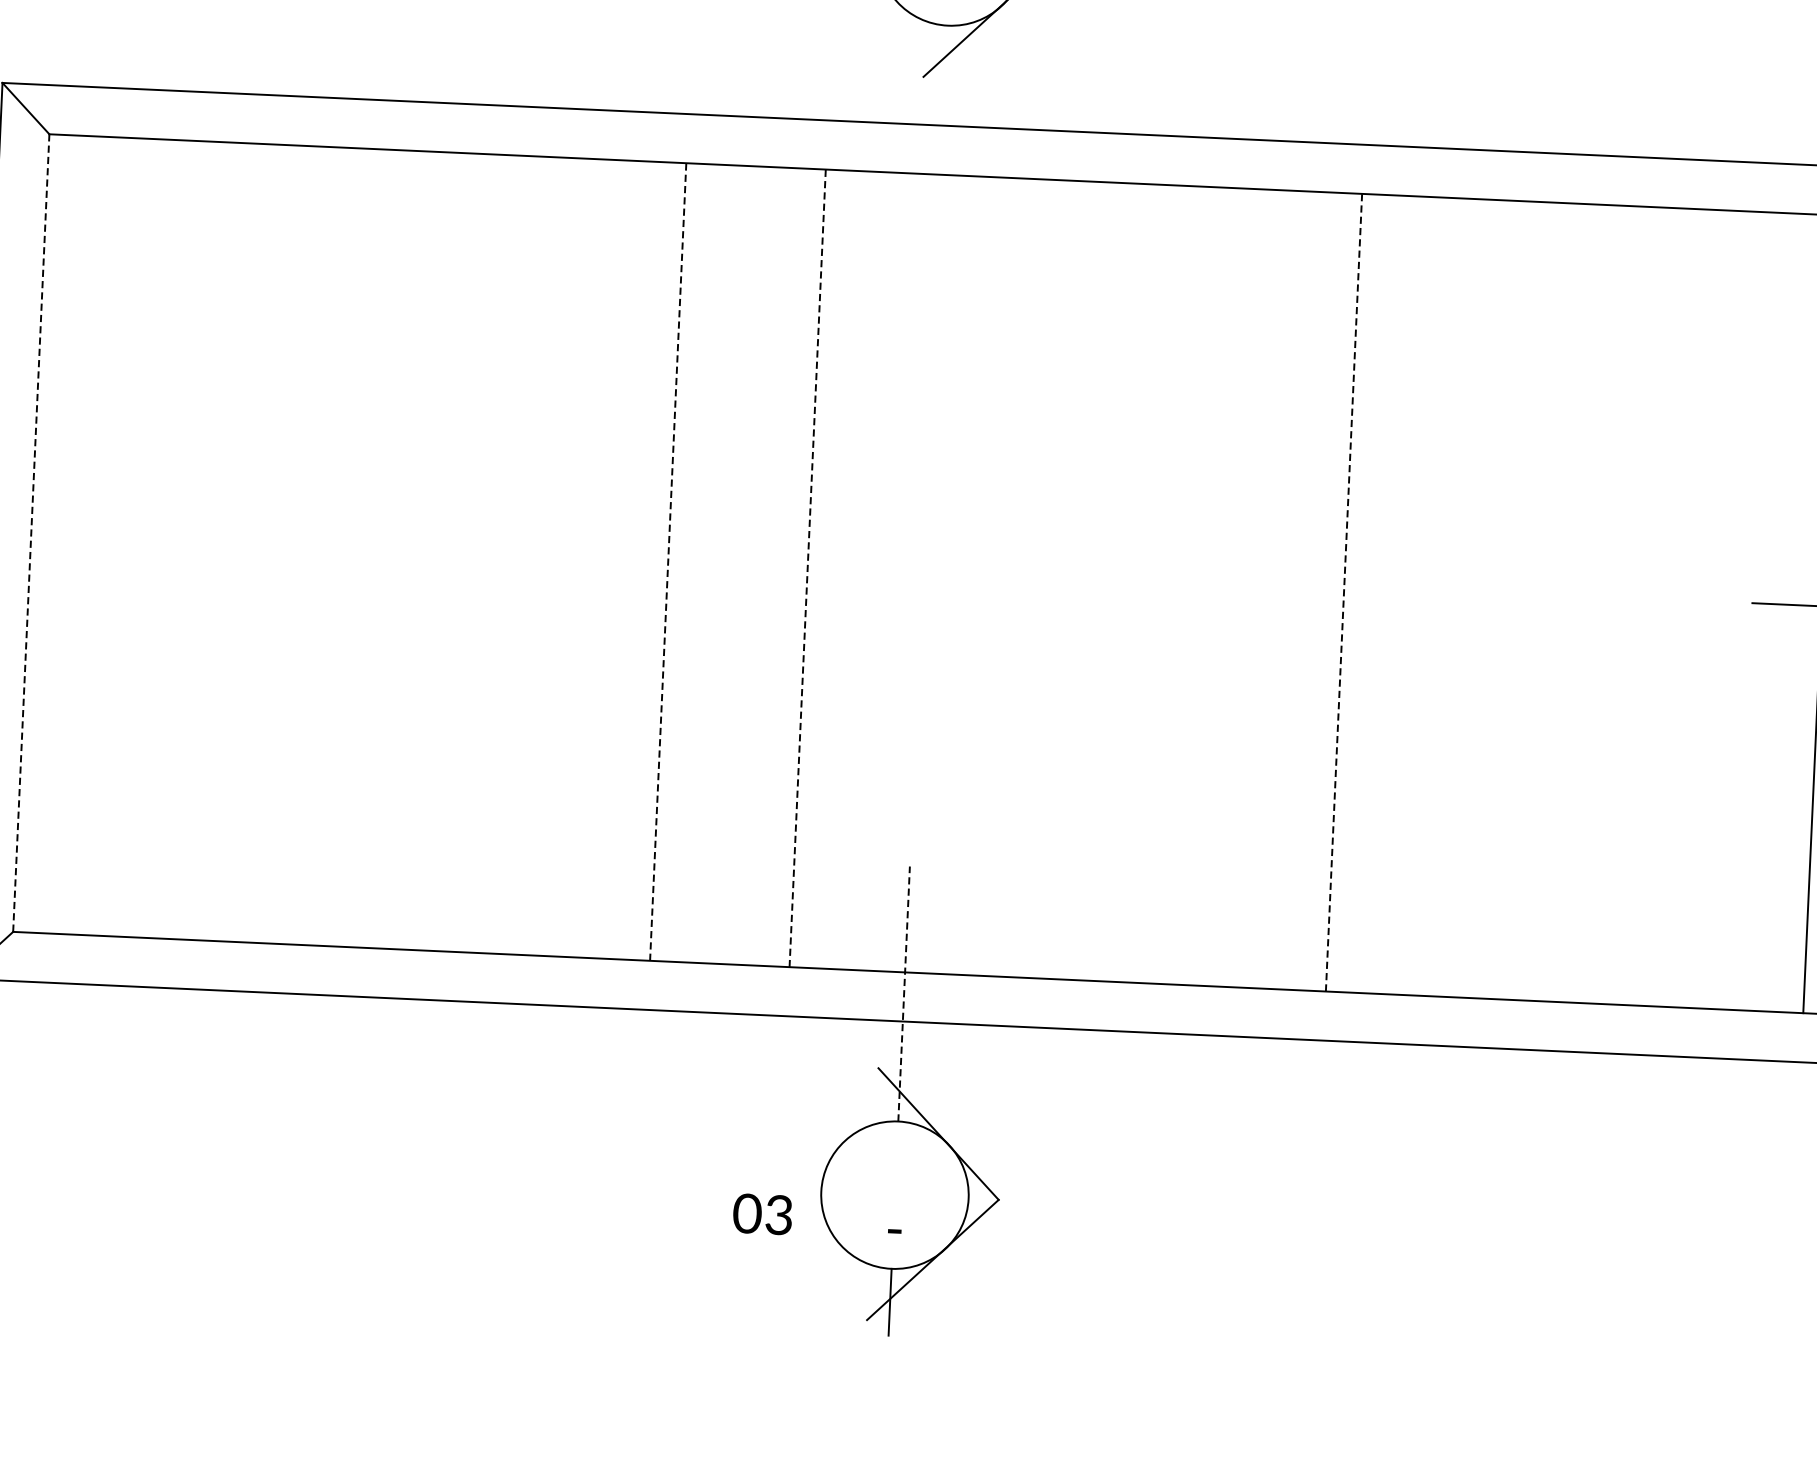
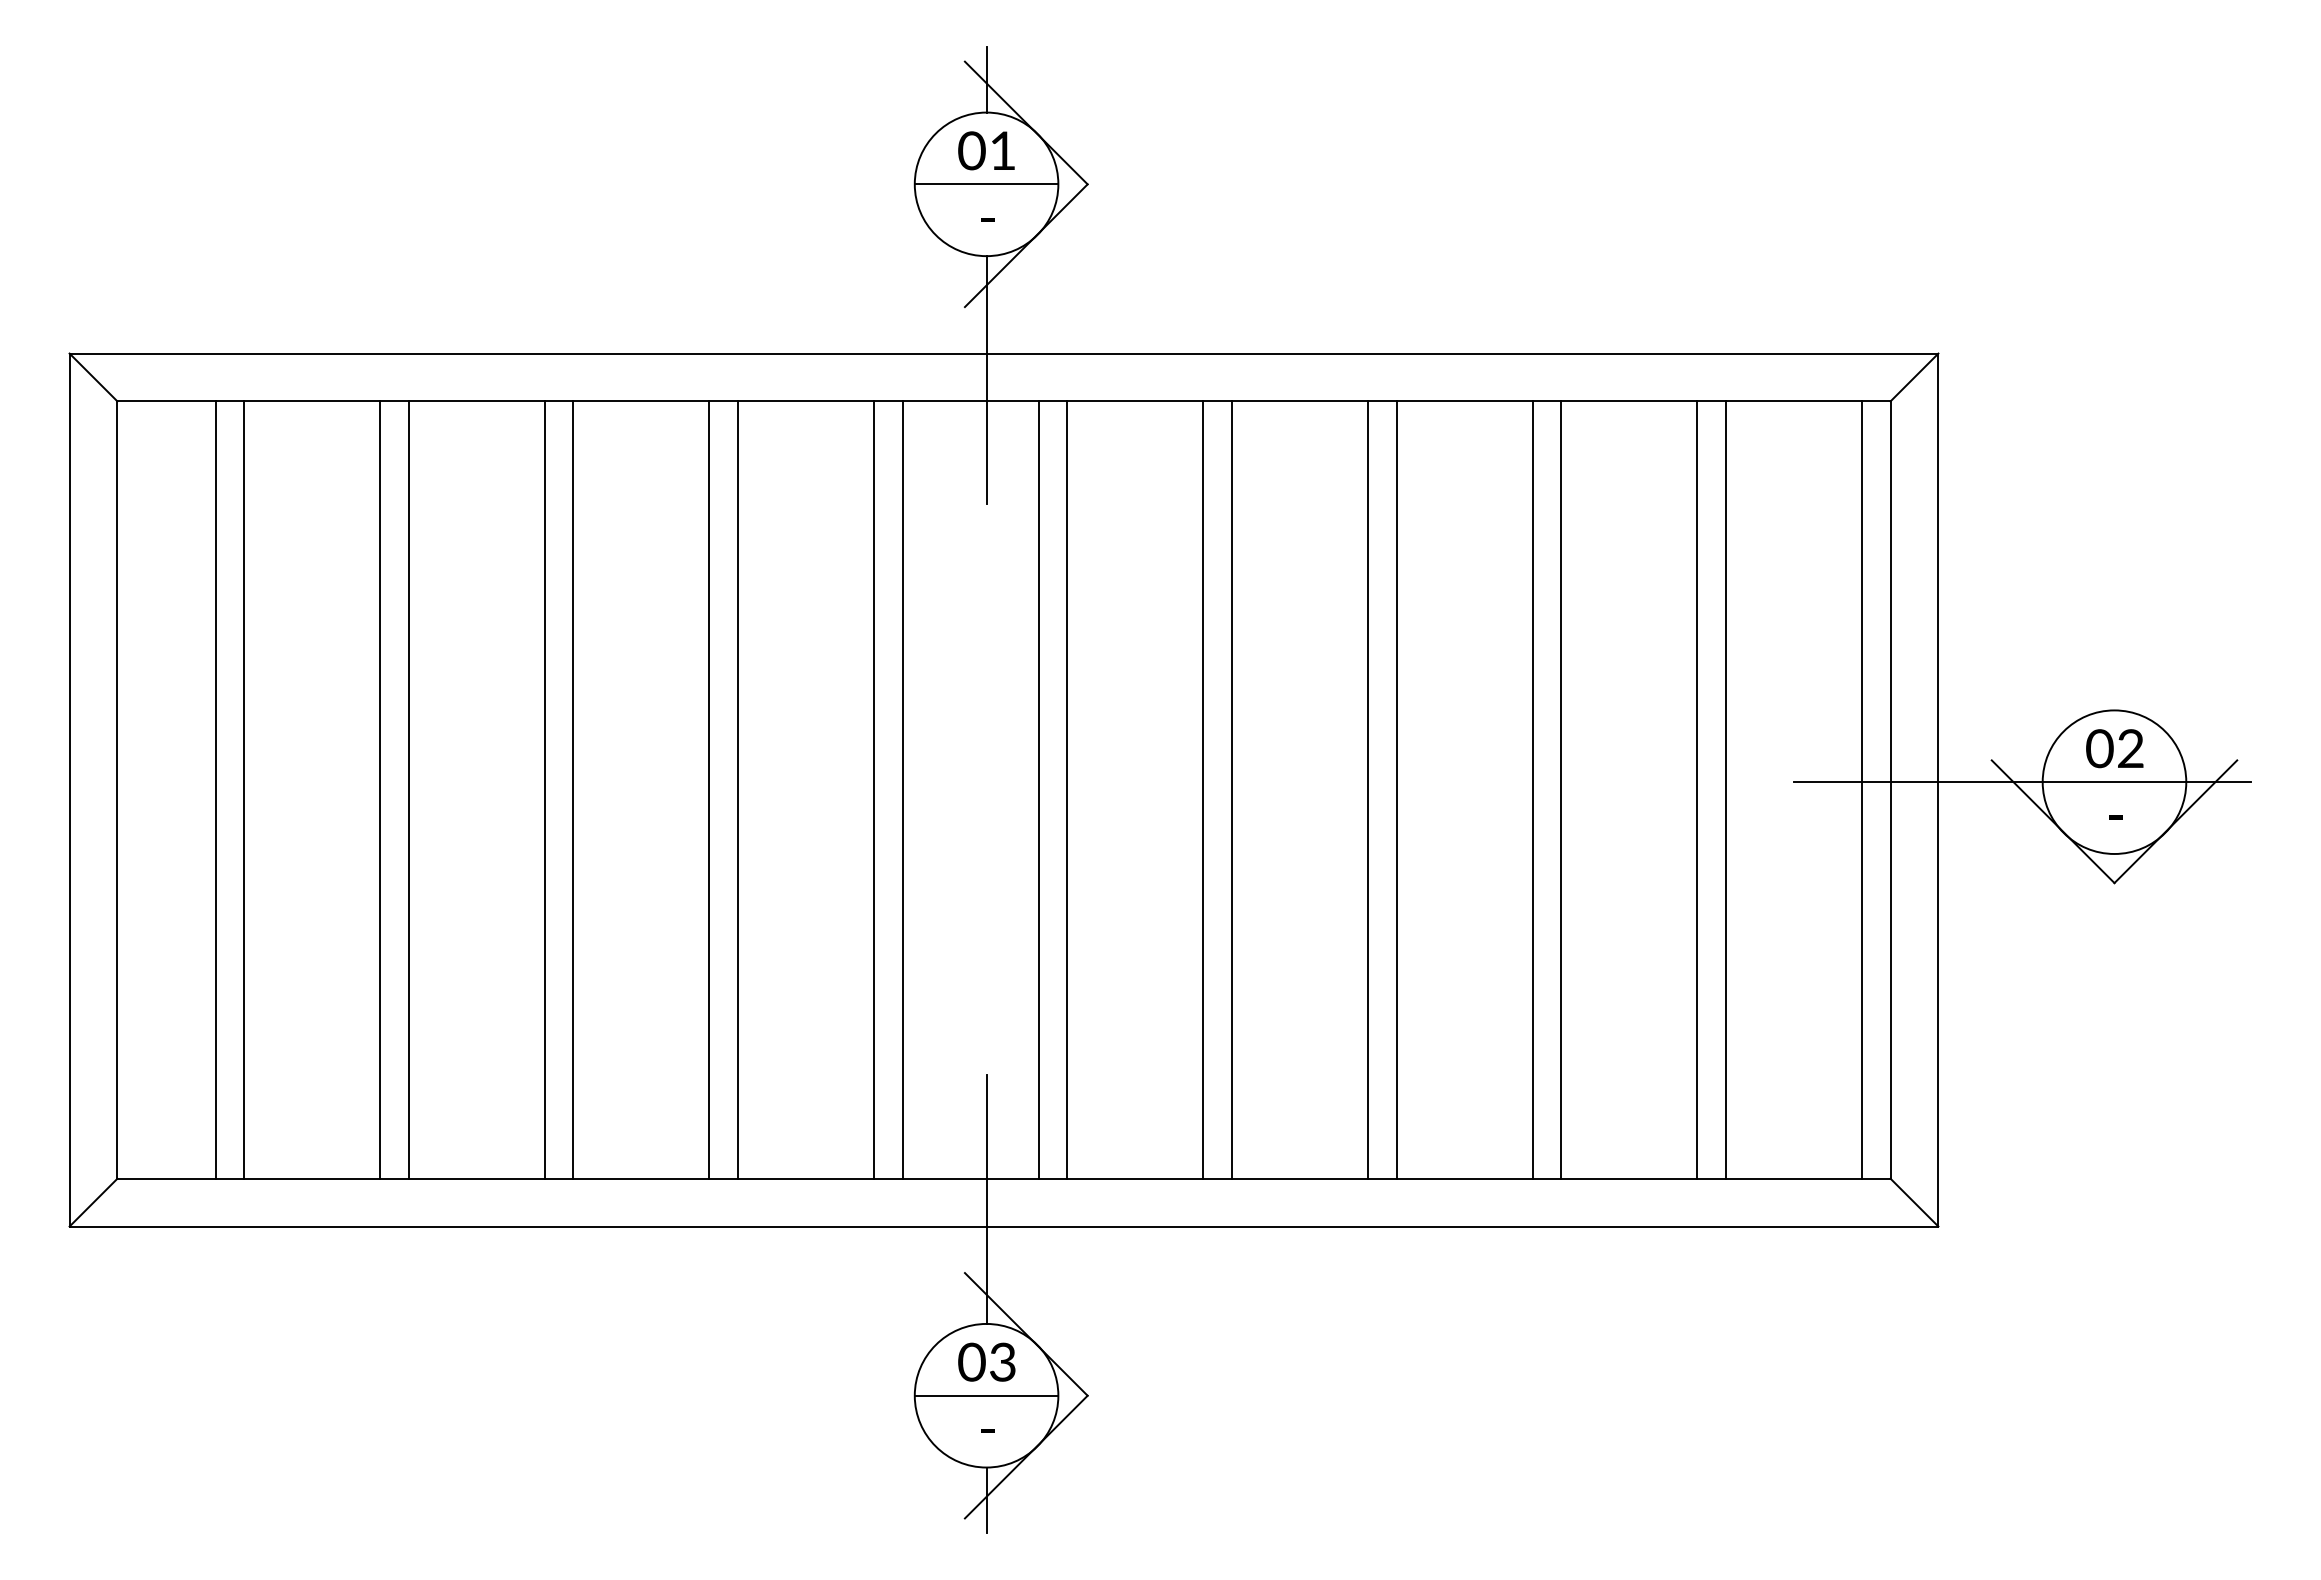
line: (942, 153) -> (986, 380), added
line: (31, 533) -> (117, 790), dashed -> solid
line: (131, 537) -> (215, 789), added
line: (161, 538) -> (244, 789), added
line: (301, 544) -> (380, 789), added
line: (329, 546) -> (408, 789), added
line: (469, 552) -> (544, 789), added
line: (499, 553) -> (573, 789), added
line: (638, 560) -> (709, 789), added
line: (668, 562) -> (738, 790), dashed -> solid
line: (808, 568) -> (874, 790), dashed -> solid
line: (836, 569) -> (902, 789), added
line: (976, 575) -> (1038, 789), added
line: (1006, 576) -> (1067, 789), added
line: (1145, 583) -> (1203, 789), added
line: (1174, 584) -> (1231, 789), added
line: (1314, 590) -> (1367, 789), added
line: (1343, 593) -> (1396, 790), dashed -> solid
line: (1483, 598) -> (1532, 789), added
line: (1513, 599) -> (1561, 789), added
line: (1652, 606) -> (1697, 789), added
line: (1681, 607) -> (1725, 789), added
line: (904, 993) -> (986, 1199), dashed -> solid
line: (894, 1194) -> (986, 1395), added
text: (762, 1213) -> (986, 1361), moved

